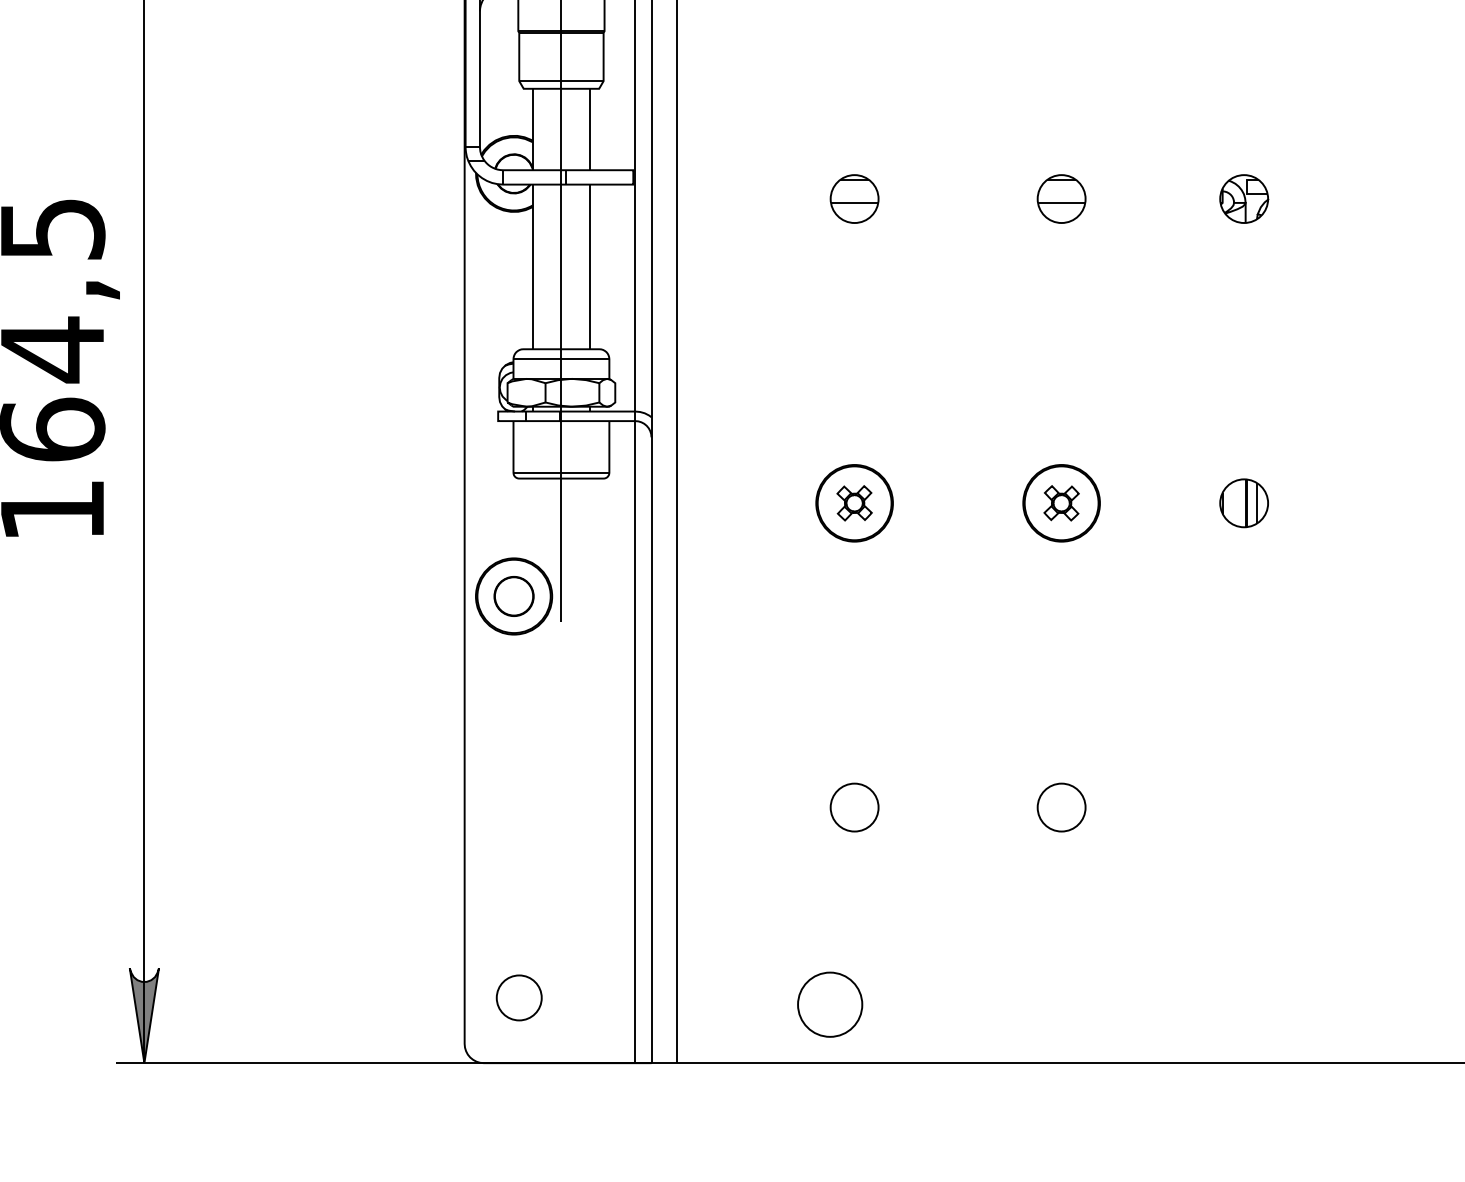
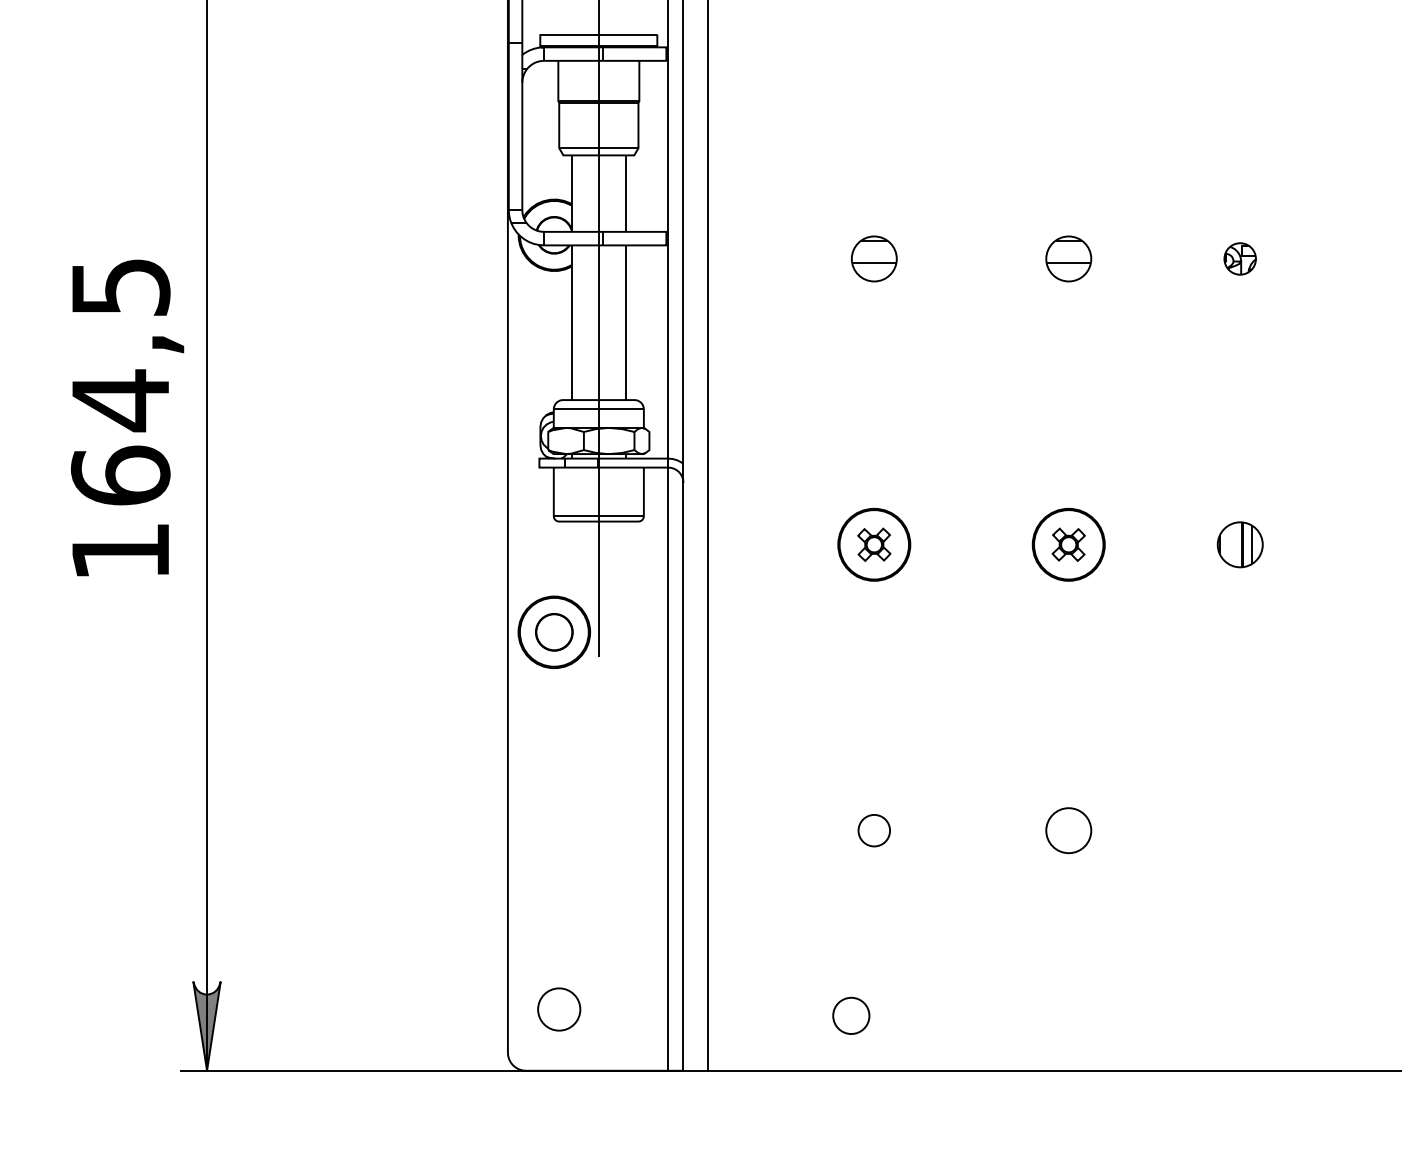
part: (1243, 198) -> (1239, 258), size x0.7
circle: (853, 807) -> (873, 830), size x0.7
circle: (830, 1004) -> (851, 1015), size x0.6

